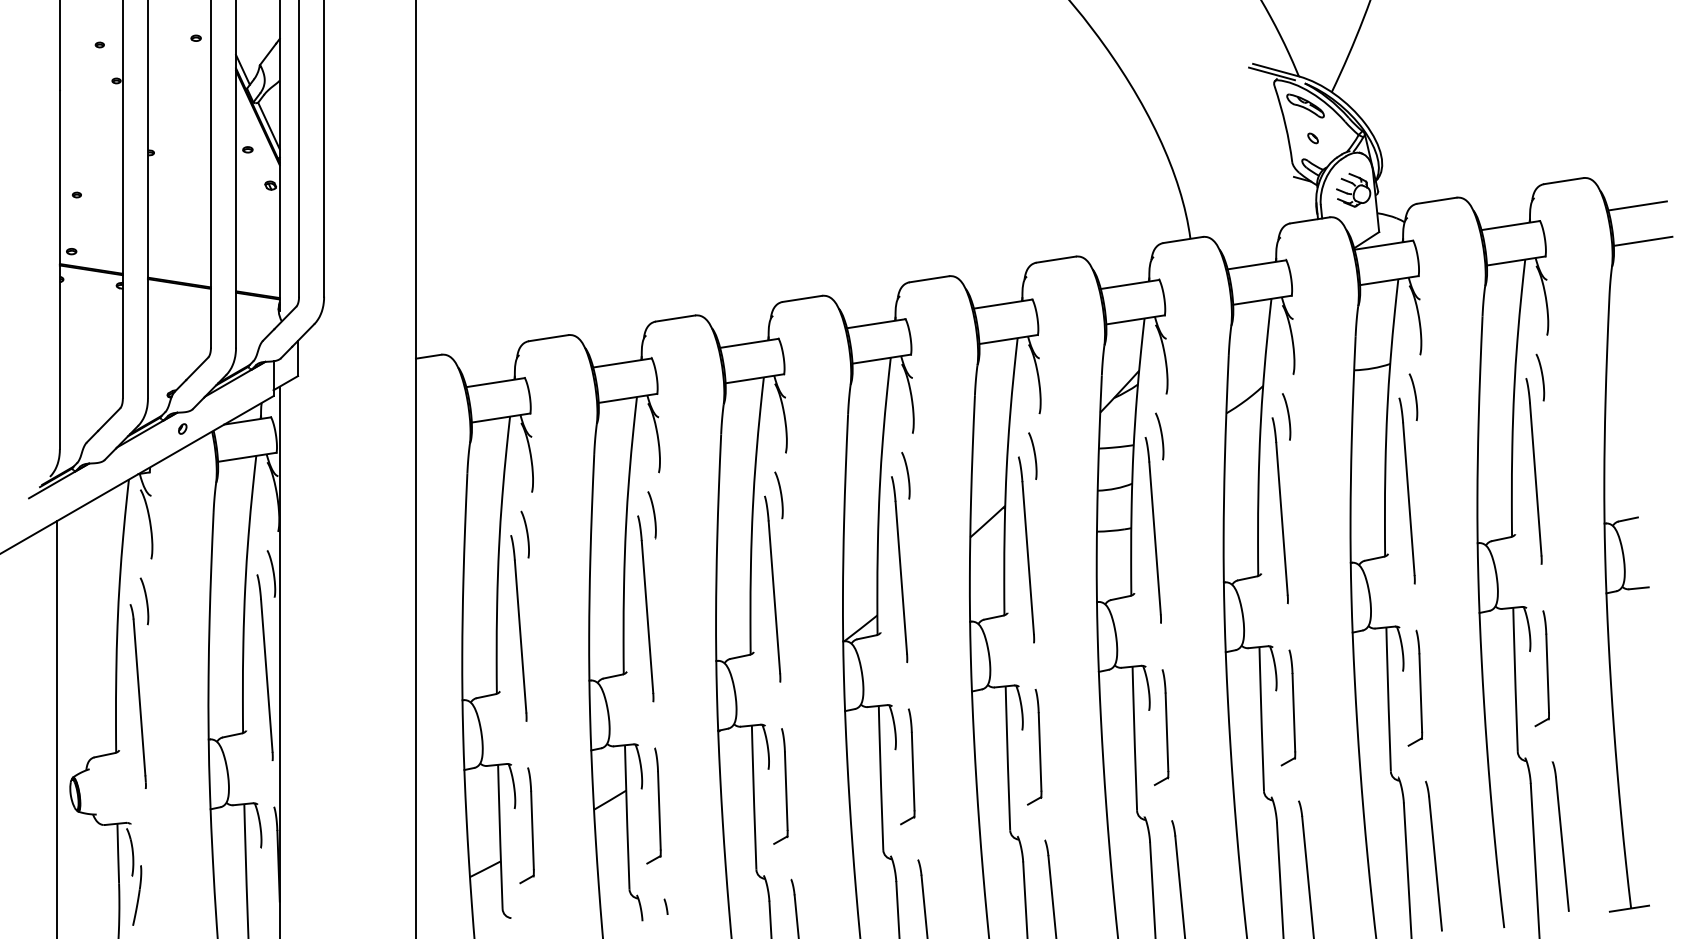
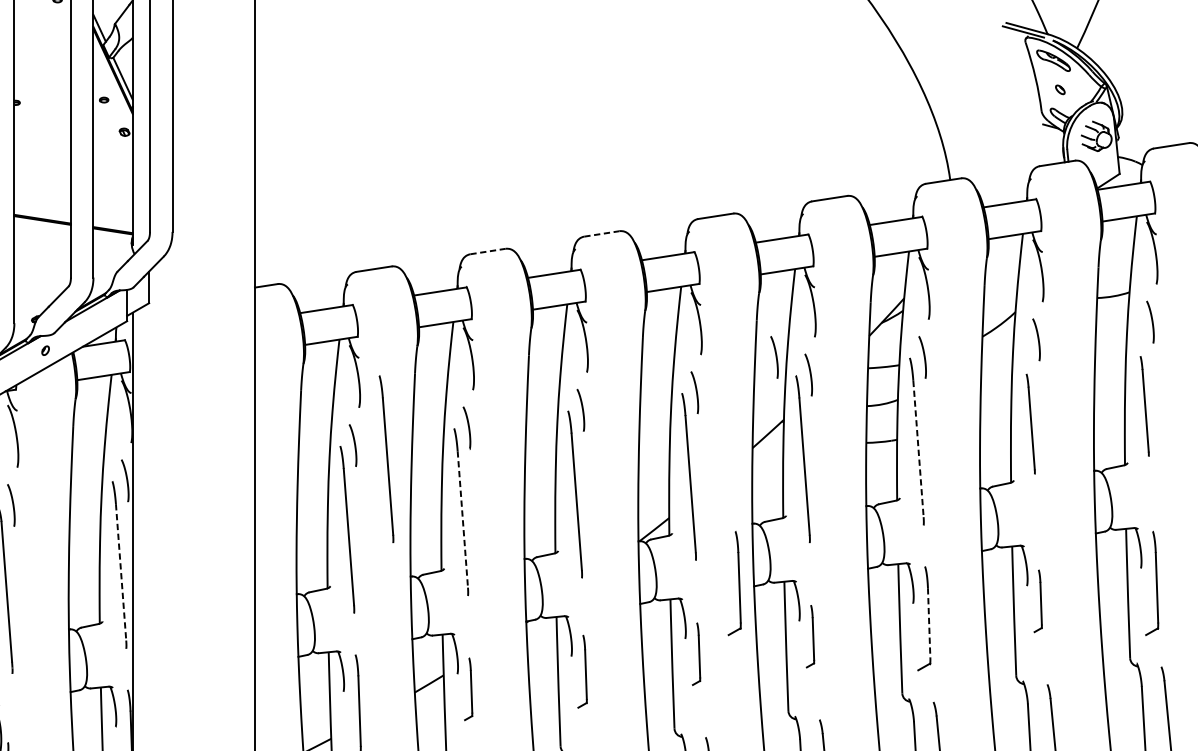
line: (802, 298) -> (601, 233), solid -> dashed
line: (675, 318) -> (487, 251), solid -> dashed
curve: (996, 436) -> (776, 357), added
part: (1406, 490) -> (1144, 405), size x0.6
part: (1279, 510) -> (1030, 423), size x0.6
line: (1155, 538) -> (918, 449), solid -> dashed
part: (562, 549) -> (386, 458), added
line: (647, 617) -> (462, 519), solid -> dashed
line: (266, 676) -> (120, 572), solid -> dashed
part: (950, 687) -> (734, 582), added
part: (1288, 707) -> (1038, 600), size x0.6
line: (1166, 732) -> (928, 623), solid -> dashed
part: (1034, 747) -> (810, 636), size x0.6
part: (907, 766) -> (696, 653), size x0.6
part: (780, 786) -> (582, 671), size x0.7
part: (653, 805) -> (468, 688), size x0.6

